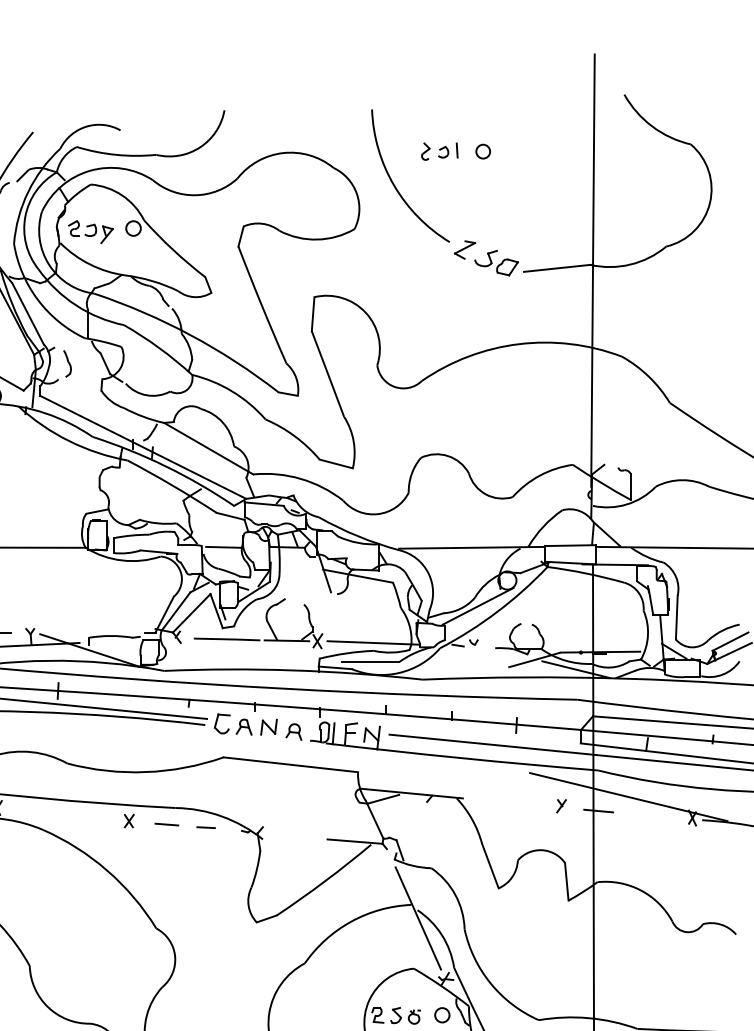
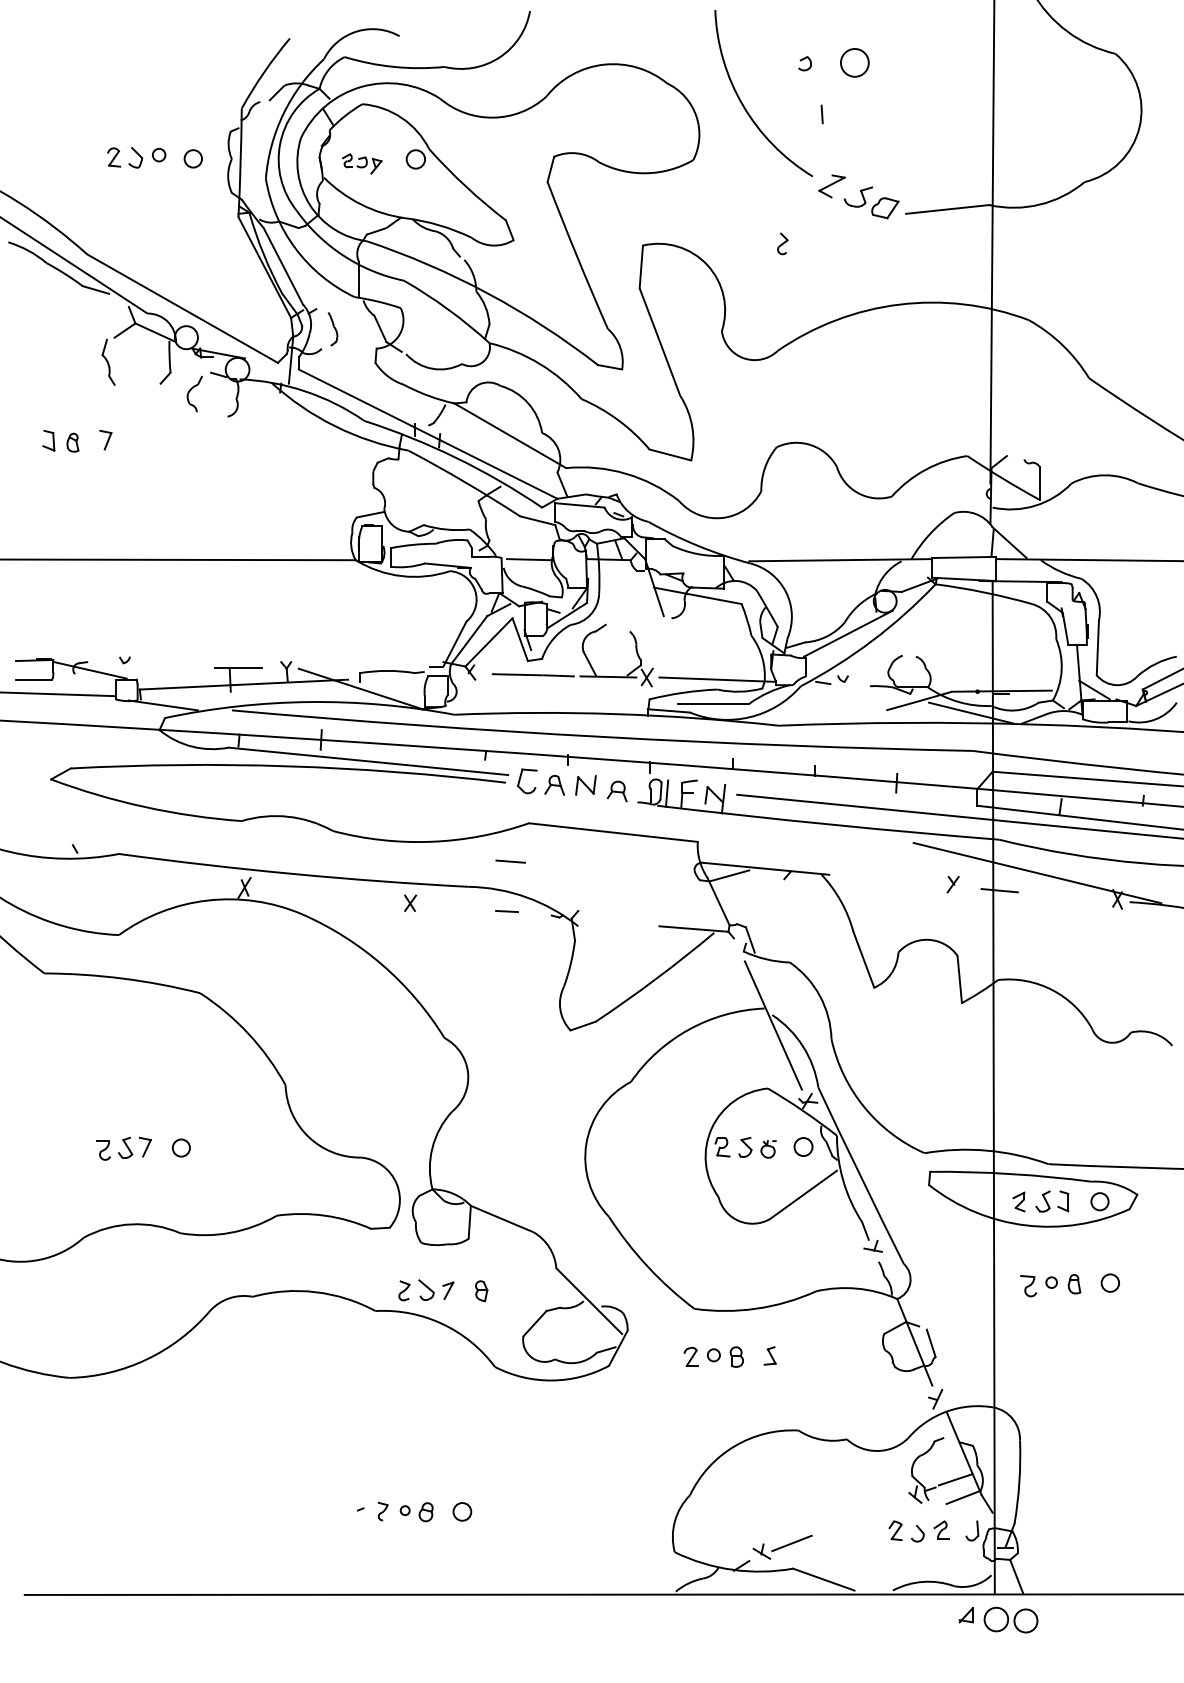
line: (456, 150) -> (821, 114), moved
part: (425, 151) -> (782, 243), moved
circle: (482, 151) -> (854, 62), size x1.6
part: (90, 231) -> (361, 163), size x0.7
line: (166, 824) -> (510, 861), moved

